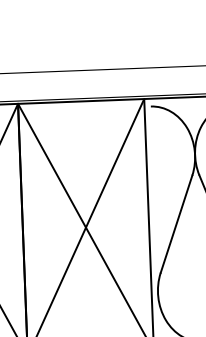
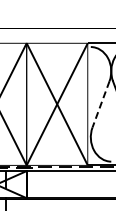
line: (177, 224) -> (101, 104), solid -> dashed

